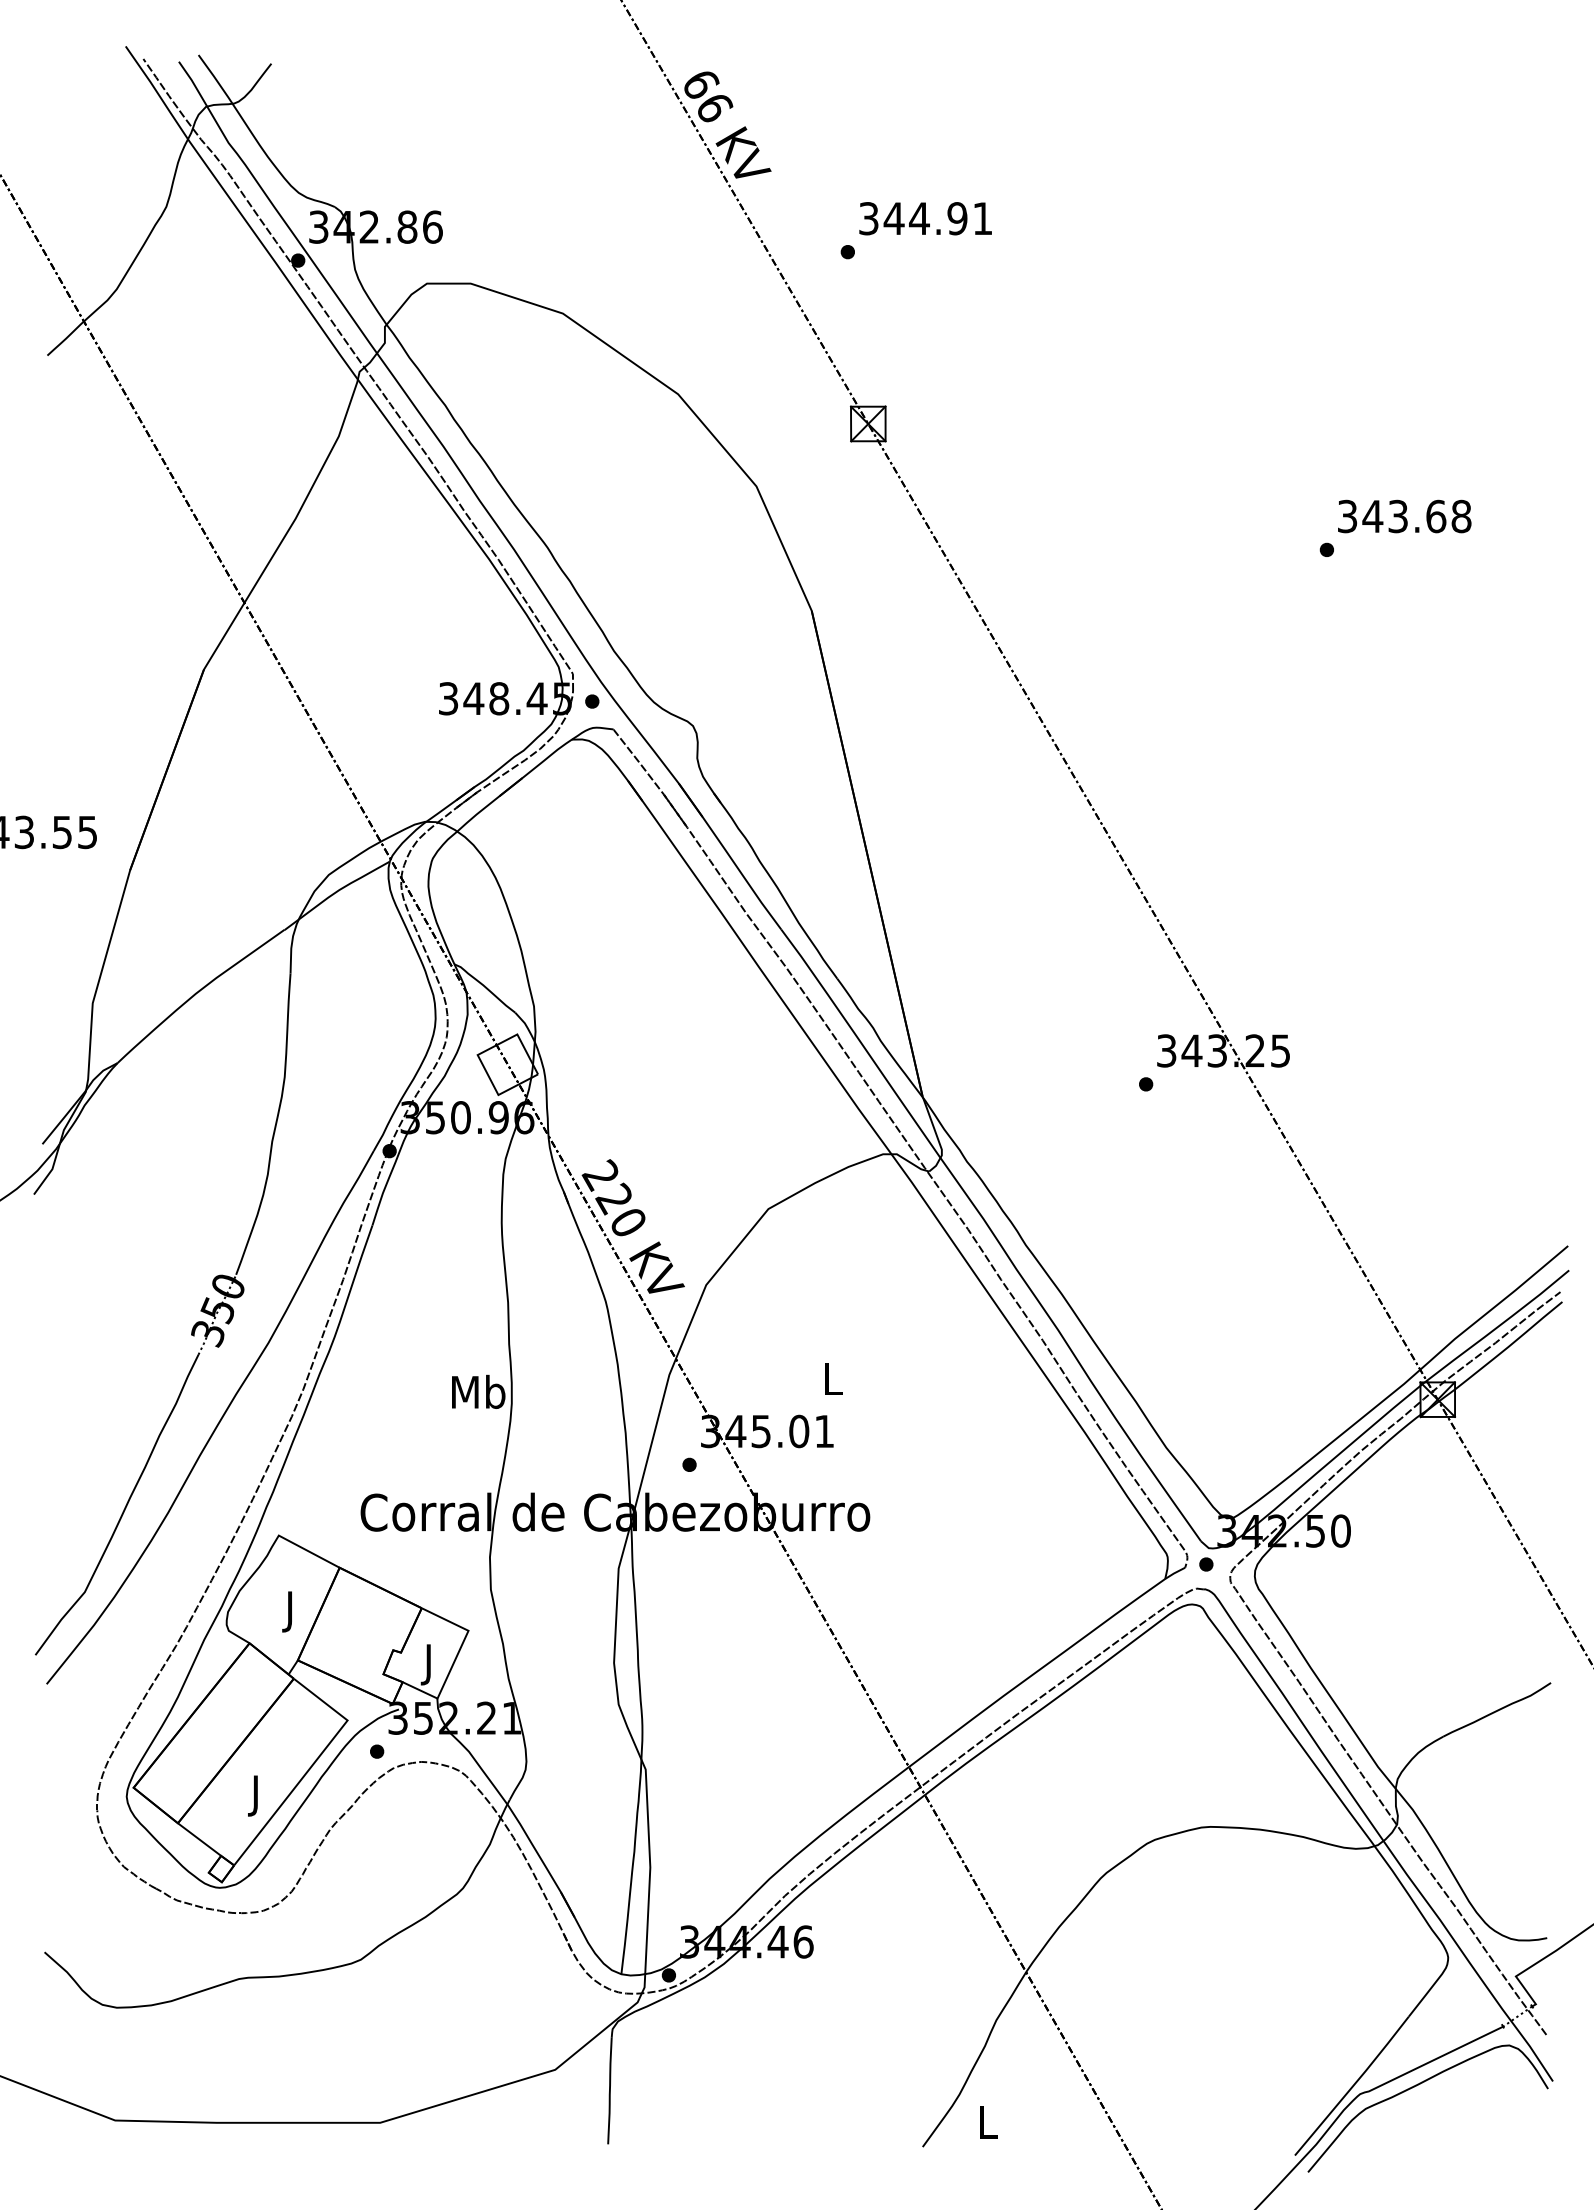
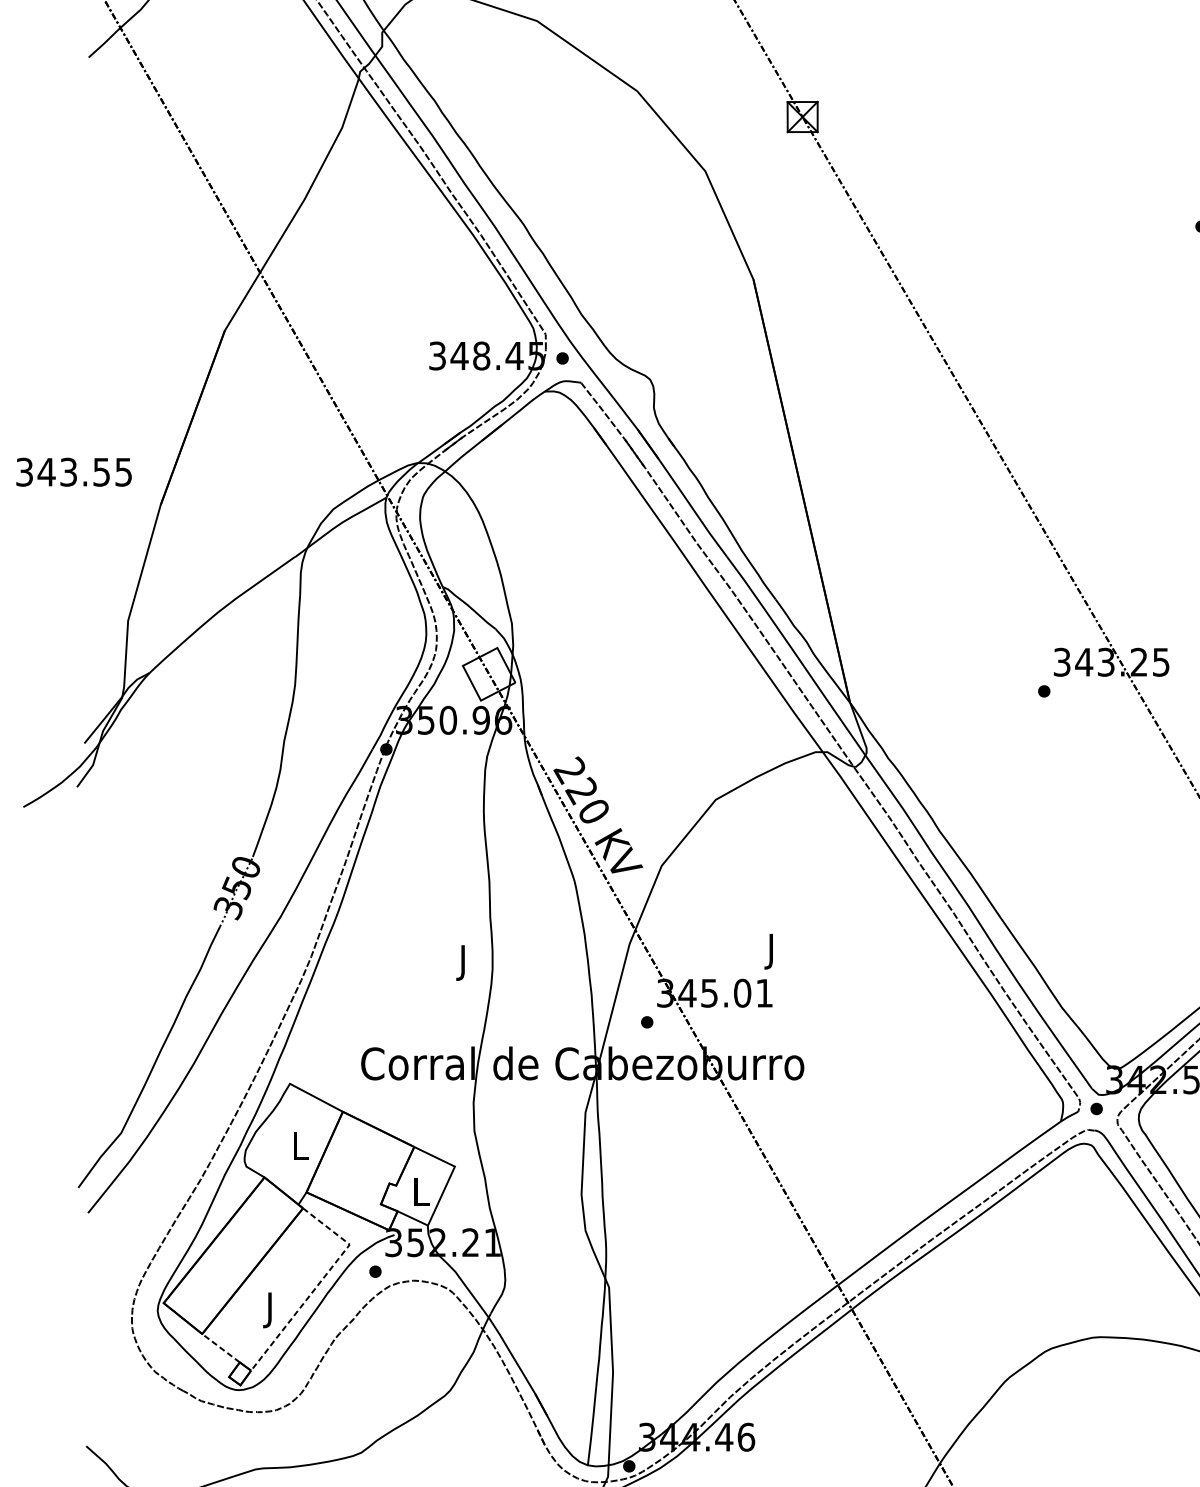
text: (833, 1383) -> (772, 951), L -> J
text: (478, 1395) -> (463, 961), Mb -> J
text: (291, 1611) -> (300, 1149), J -> L
text: (429, 1664) -> (421, 1195), J -> L
line: (312, 1765) -> (319, 1283), solid -> dashed
line: (199, 1839) -> (220, 1348), solid -> dashed

